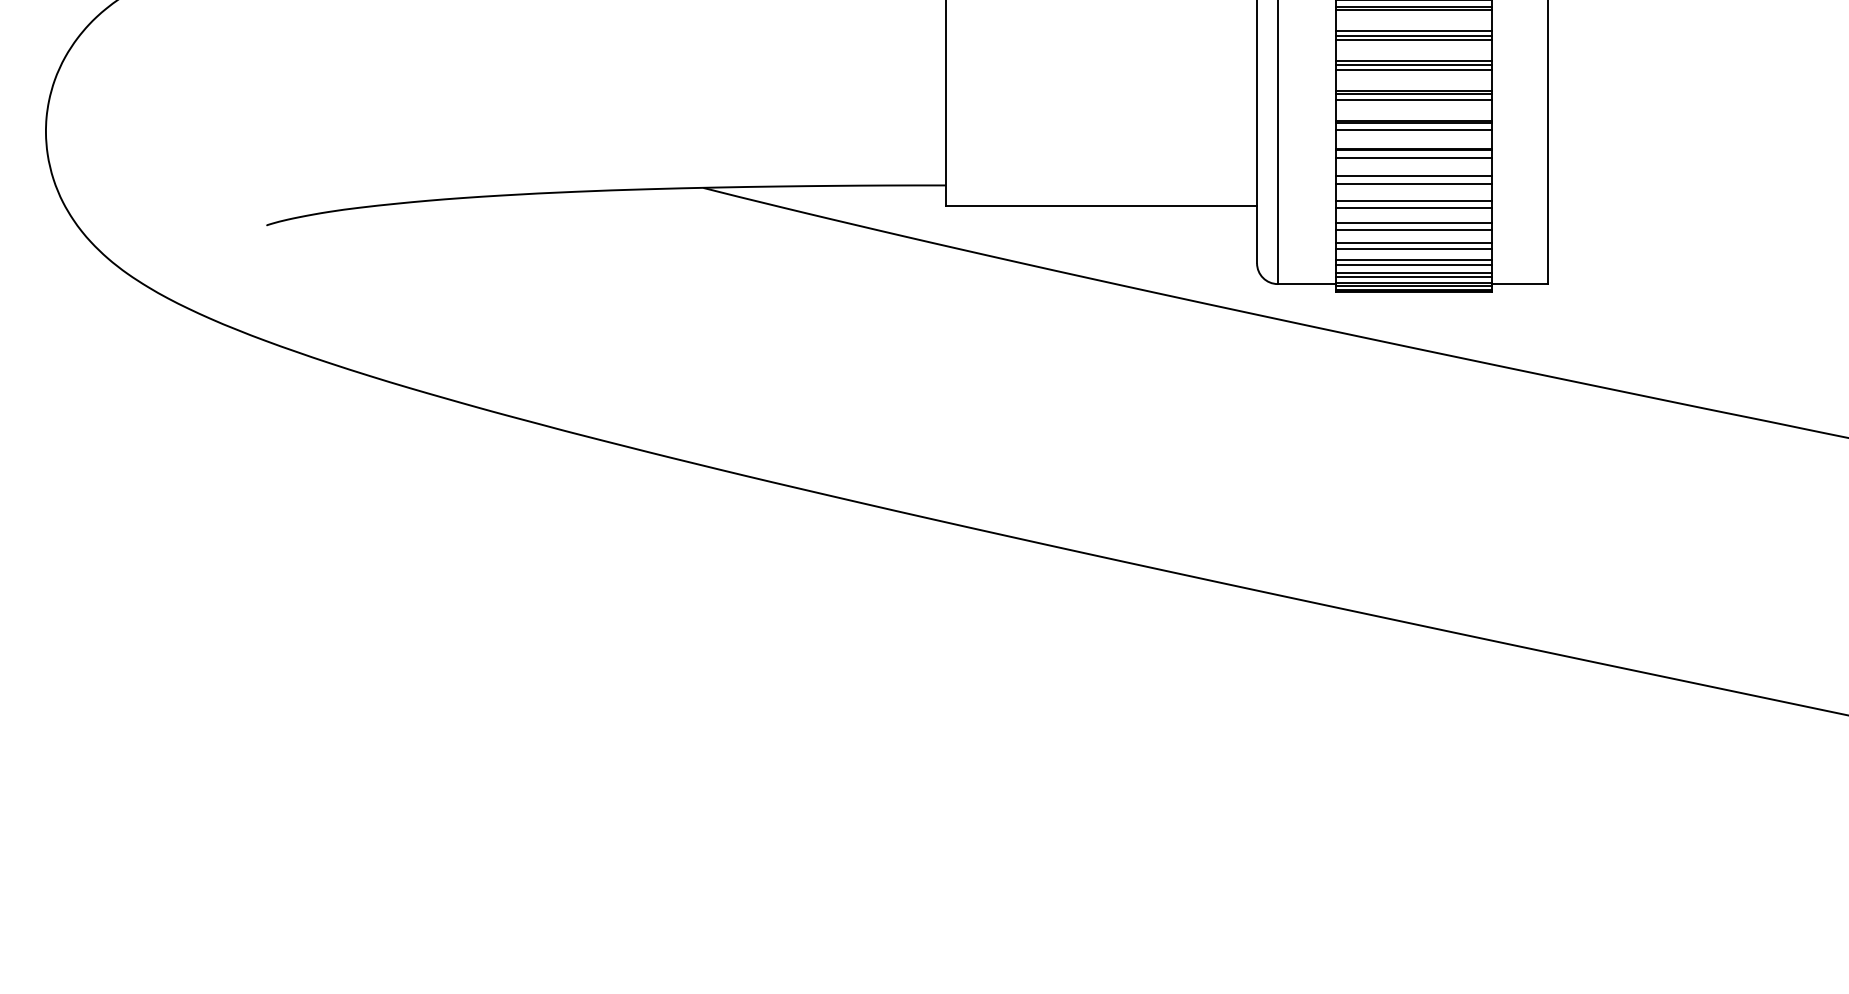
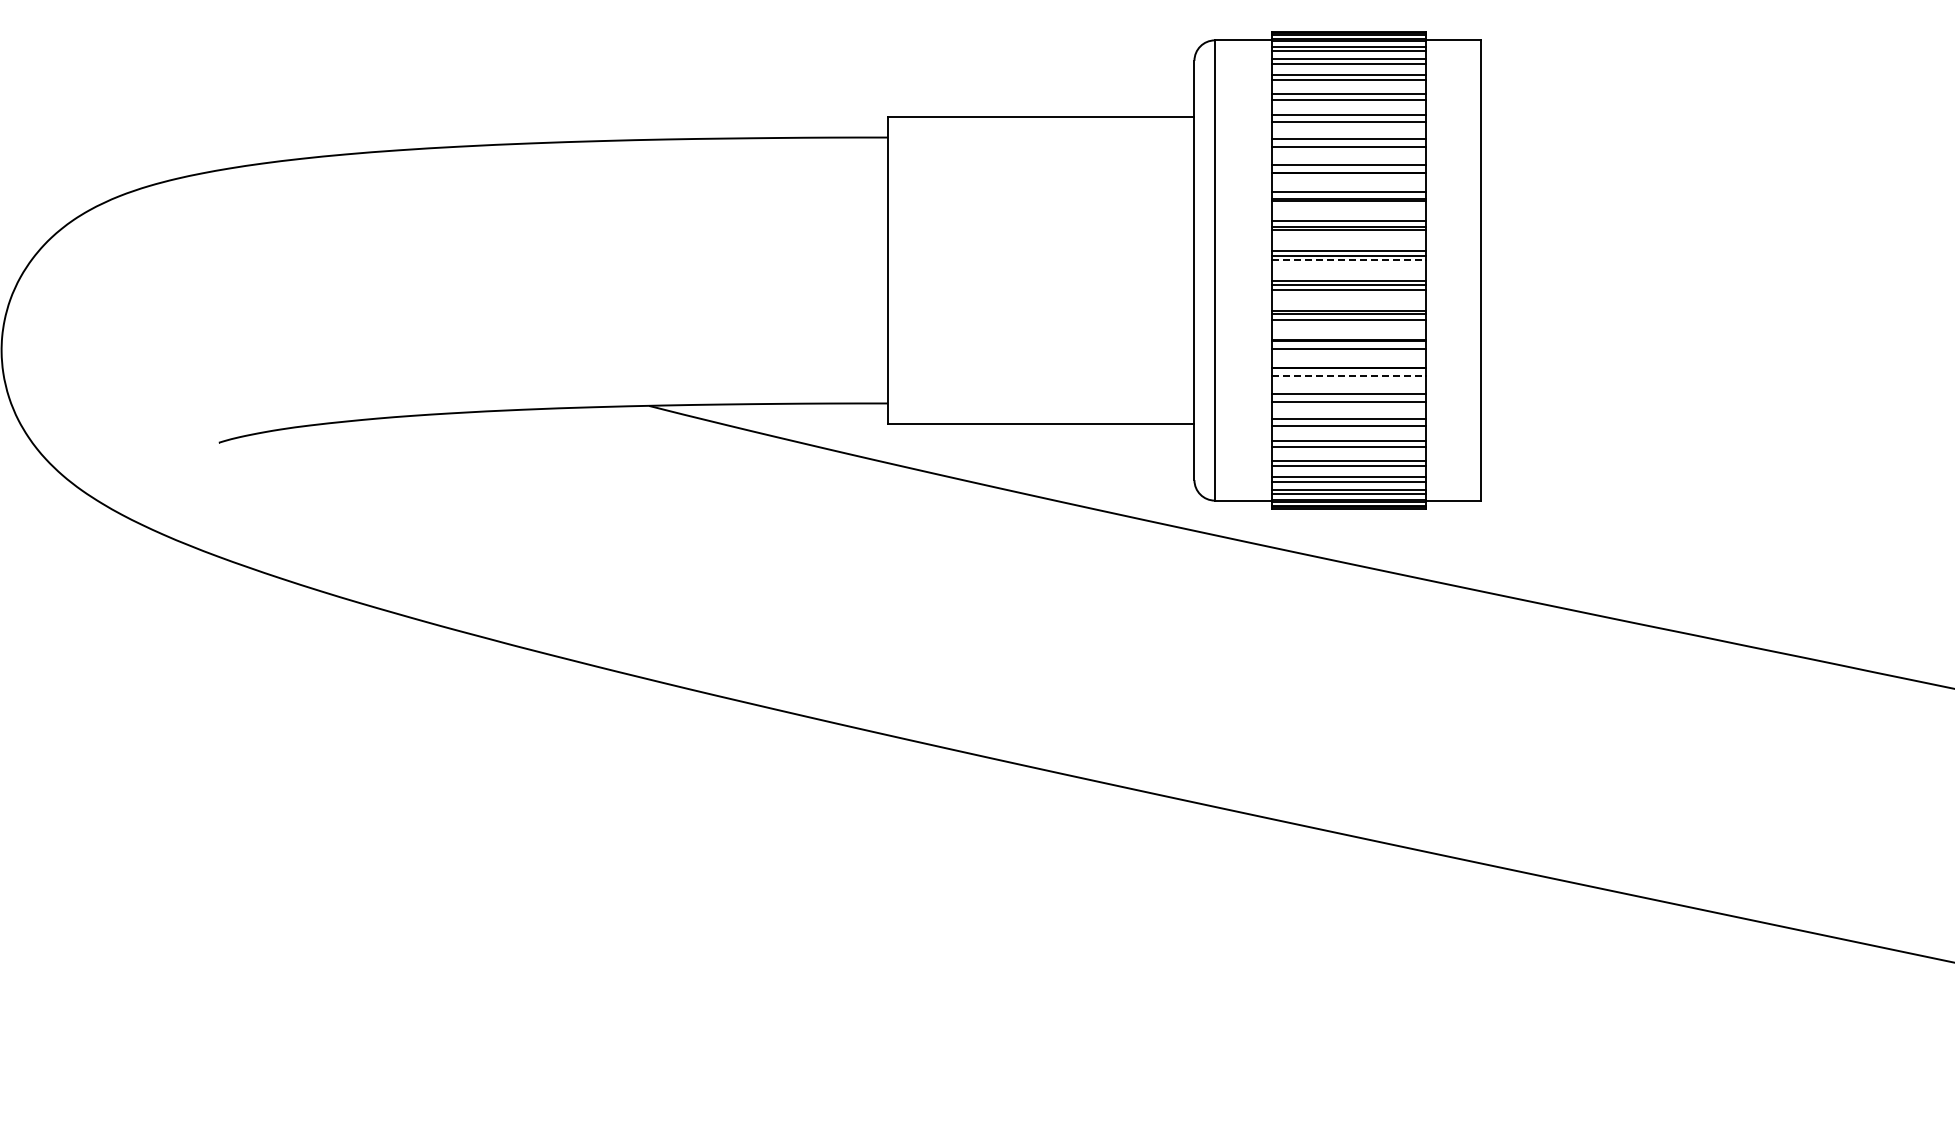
line: (1413, 40) -> (1348, 260), solid -> dashed
line: (1413, 158) -> (1348, 376), solid -> dashed

